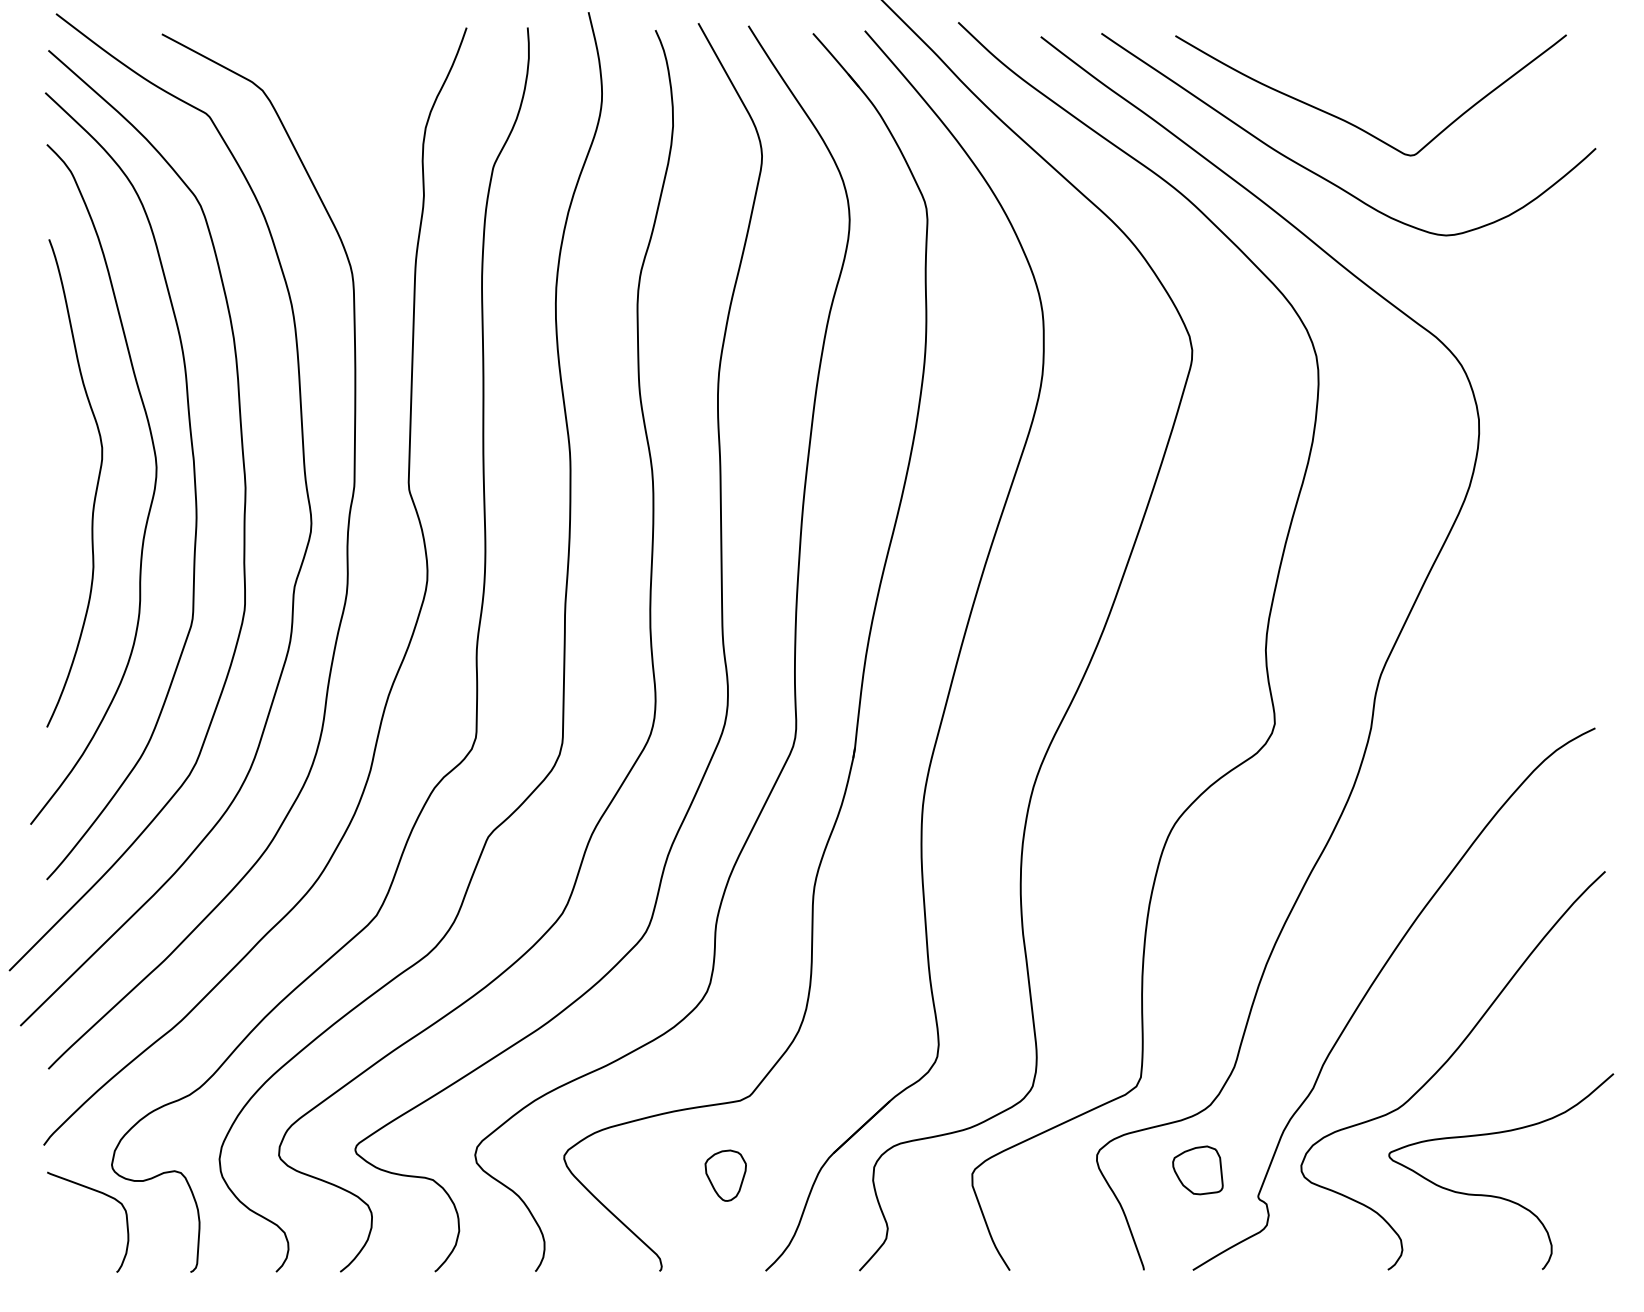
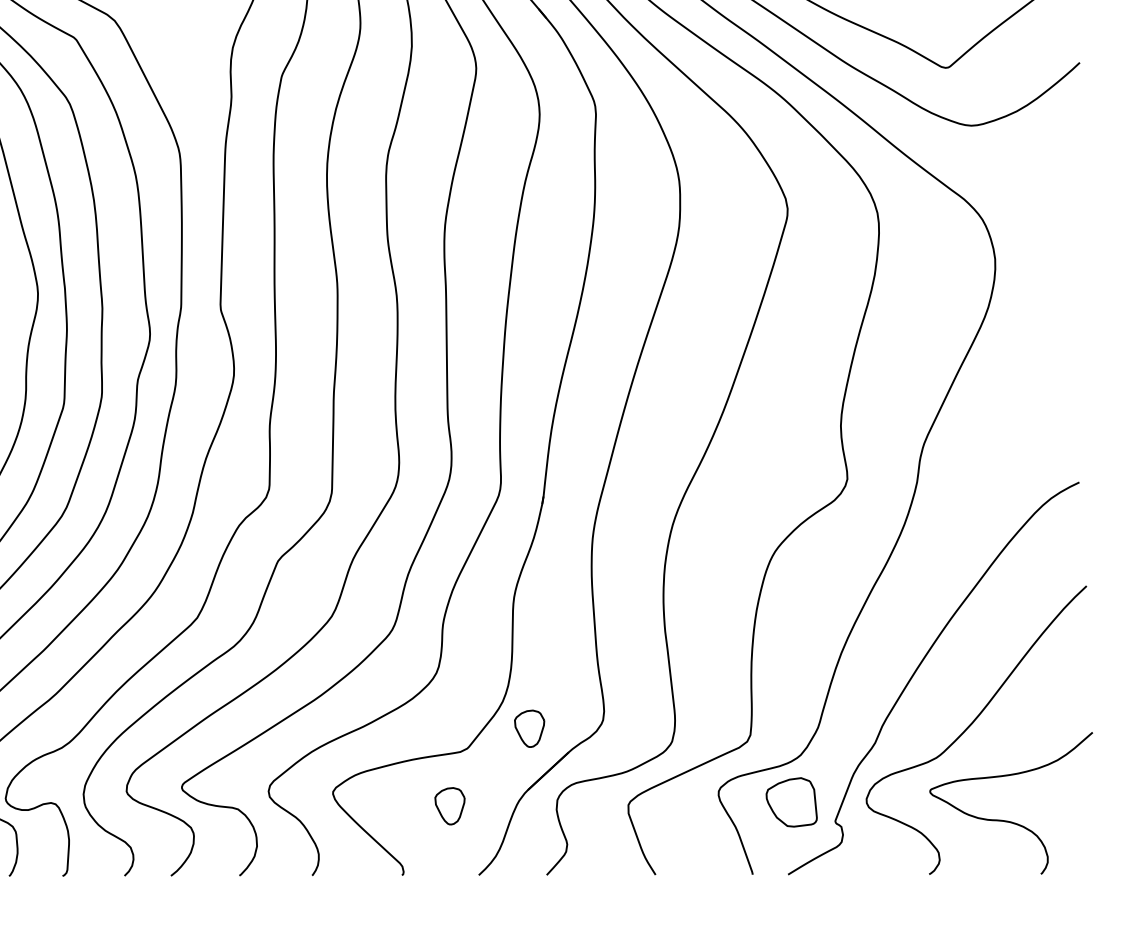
part: (835, 1068) -> (529, 728), added
part: (1197, 1170) -> (791, 802), size x1.4

